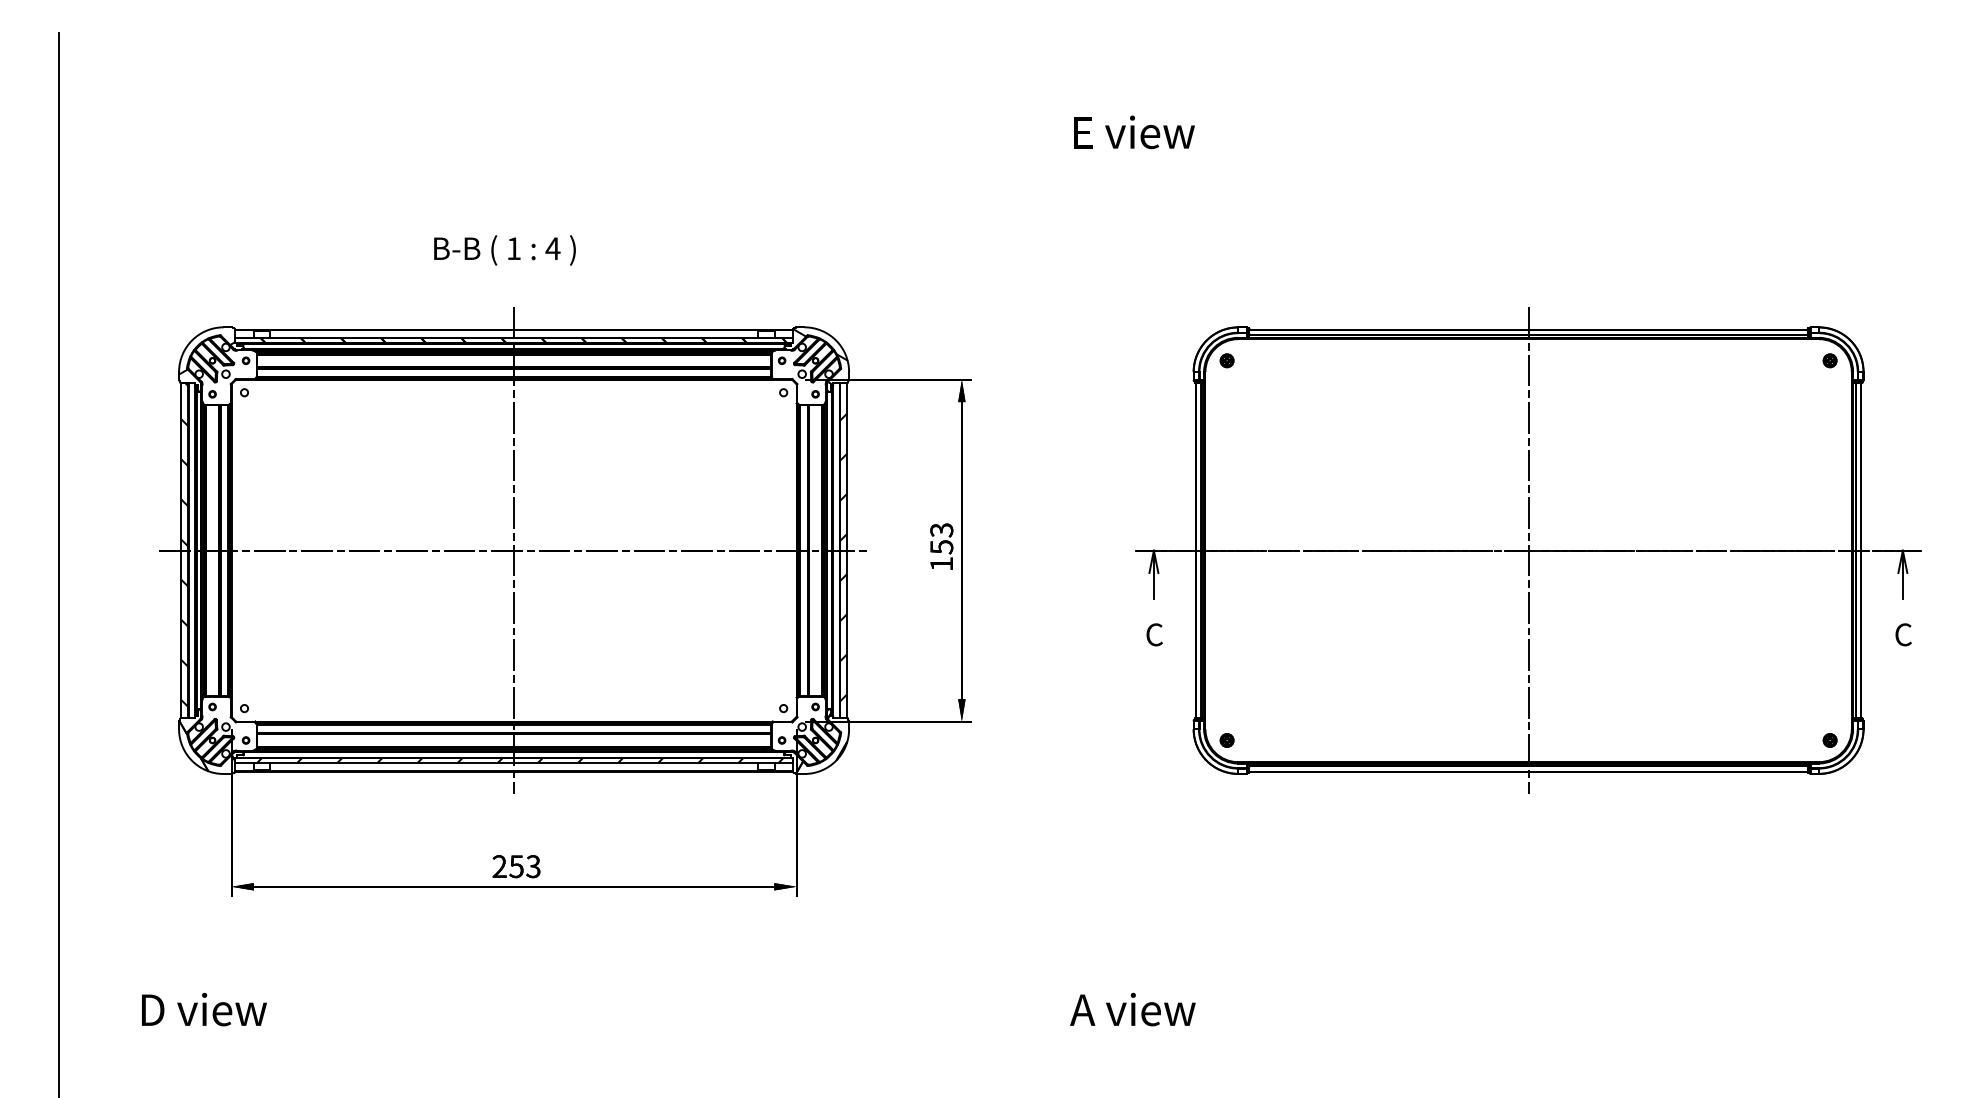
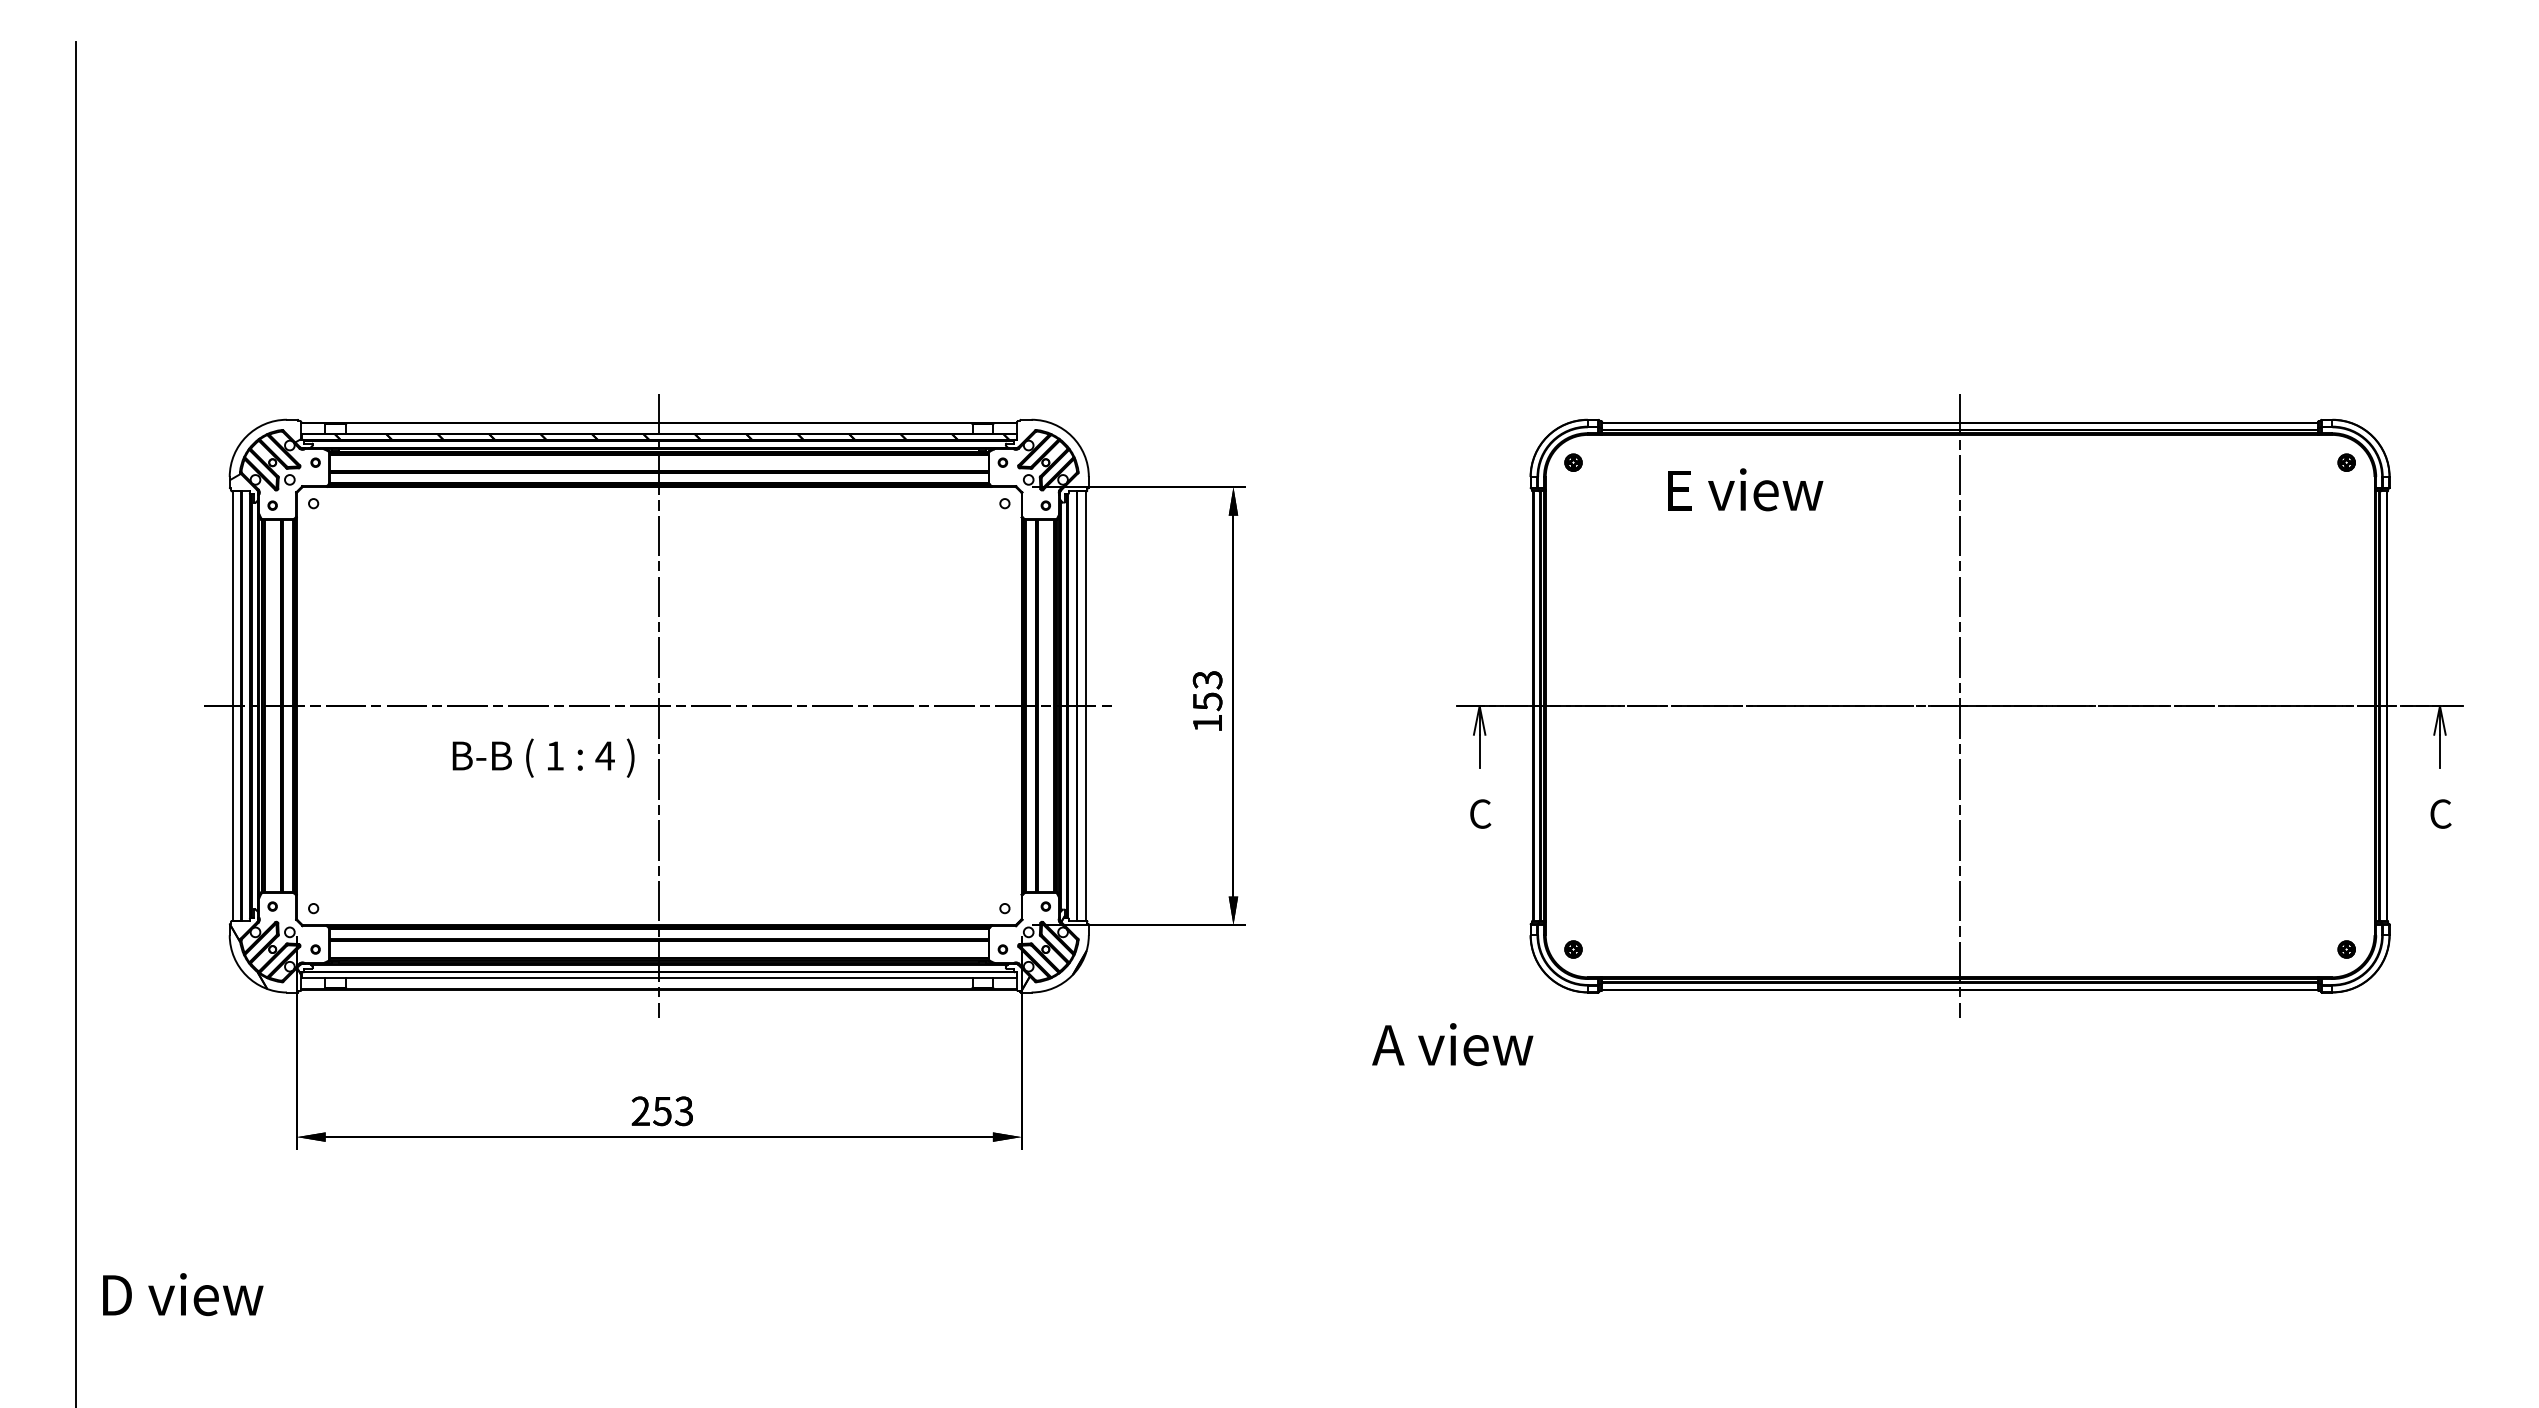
text: (1134, 132) -> (1745, 489), moved
text: (504, 249) -> (543, 757), moved
hatch: (819, 356) -> (1051, 457), removed
hatch: (184, 544) -> (236, 698), removed
hatch: (843, 557) -> (1081, 714), removed
hatch: (519, 760) -> (666, 975), removed
text: (204, 1009) -> (183, 1294), moved
text: (1132, 1009) -> (1452, 1044), moved

